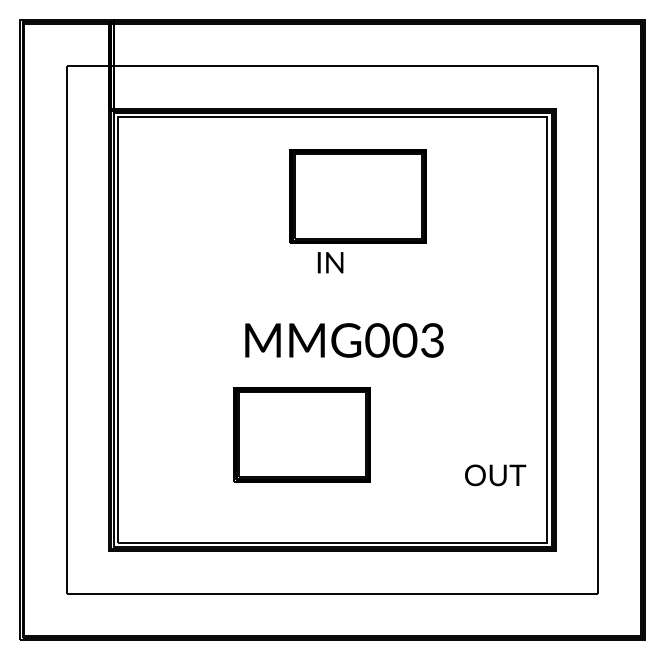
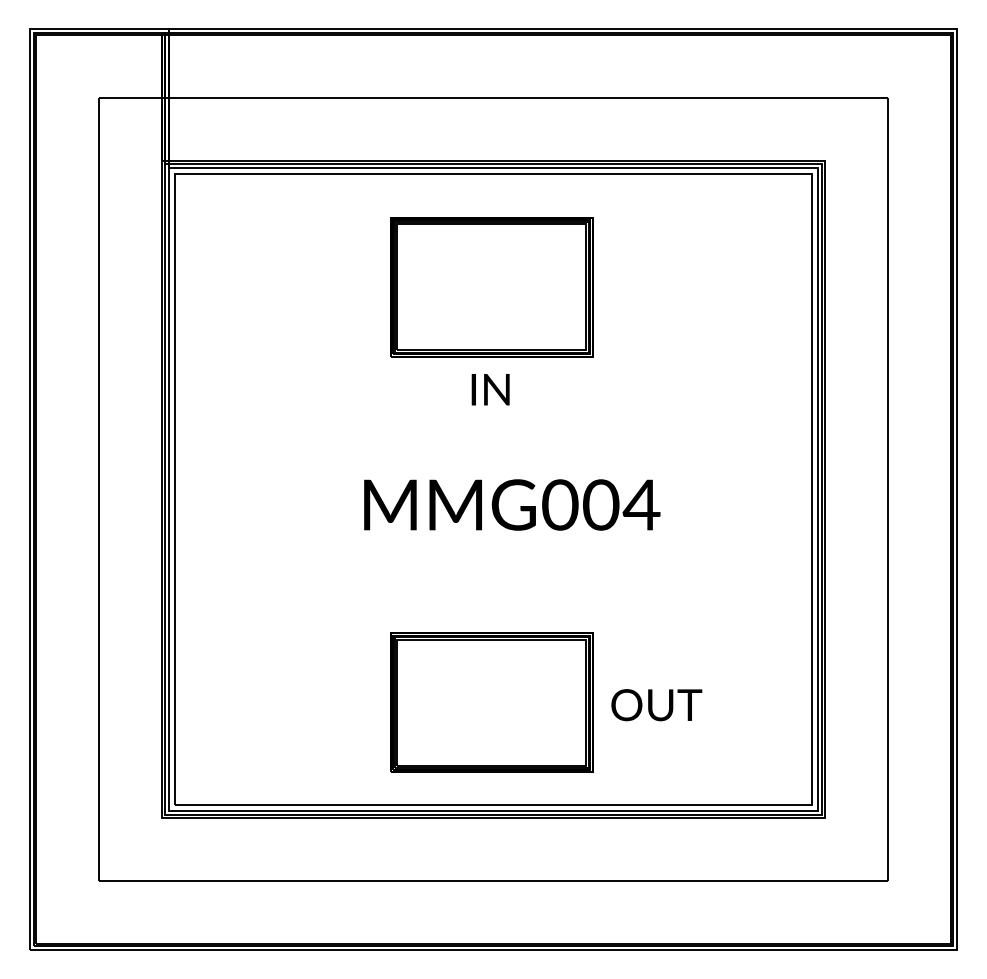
part: (357, 196) -> (490, 287), moved
text: (431, 340) -> (640, 505), MMG003 -> MMG004
part: (301, 434) -> (490, 702), moved
text: (495, 475) -> (656, 705), moved

